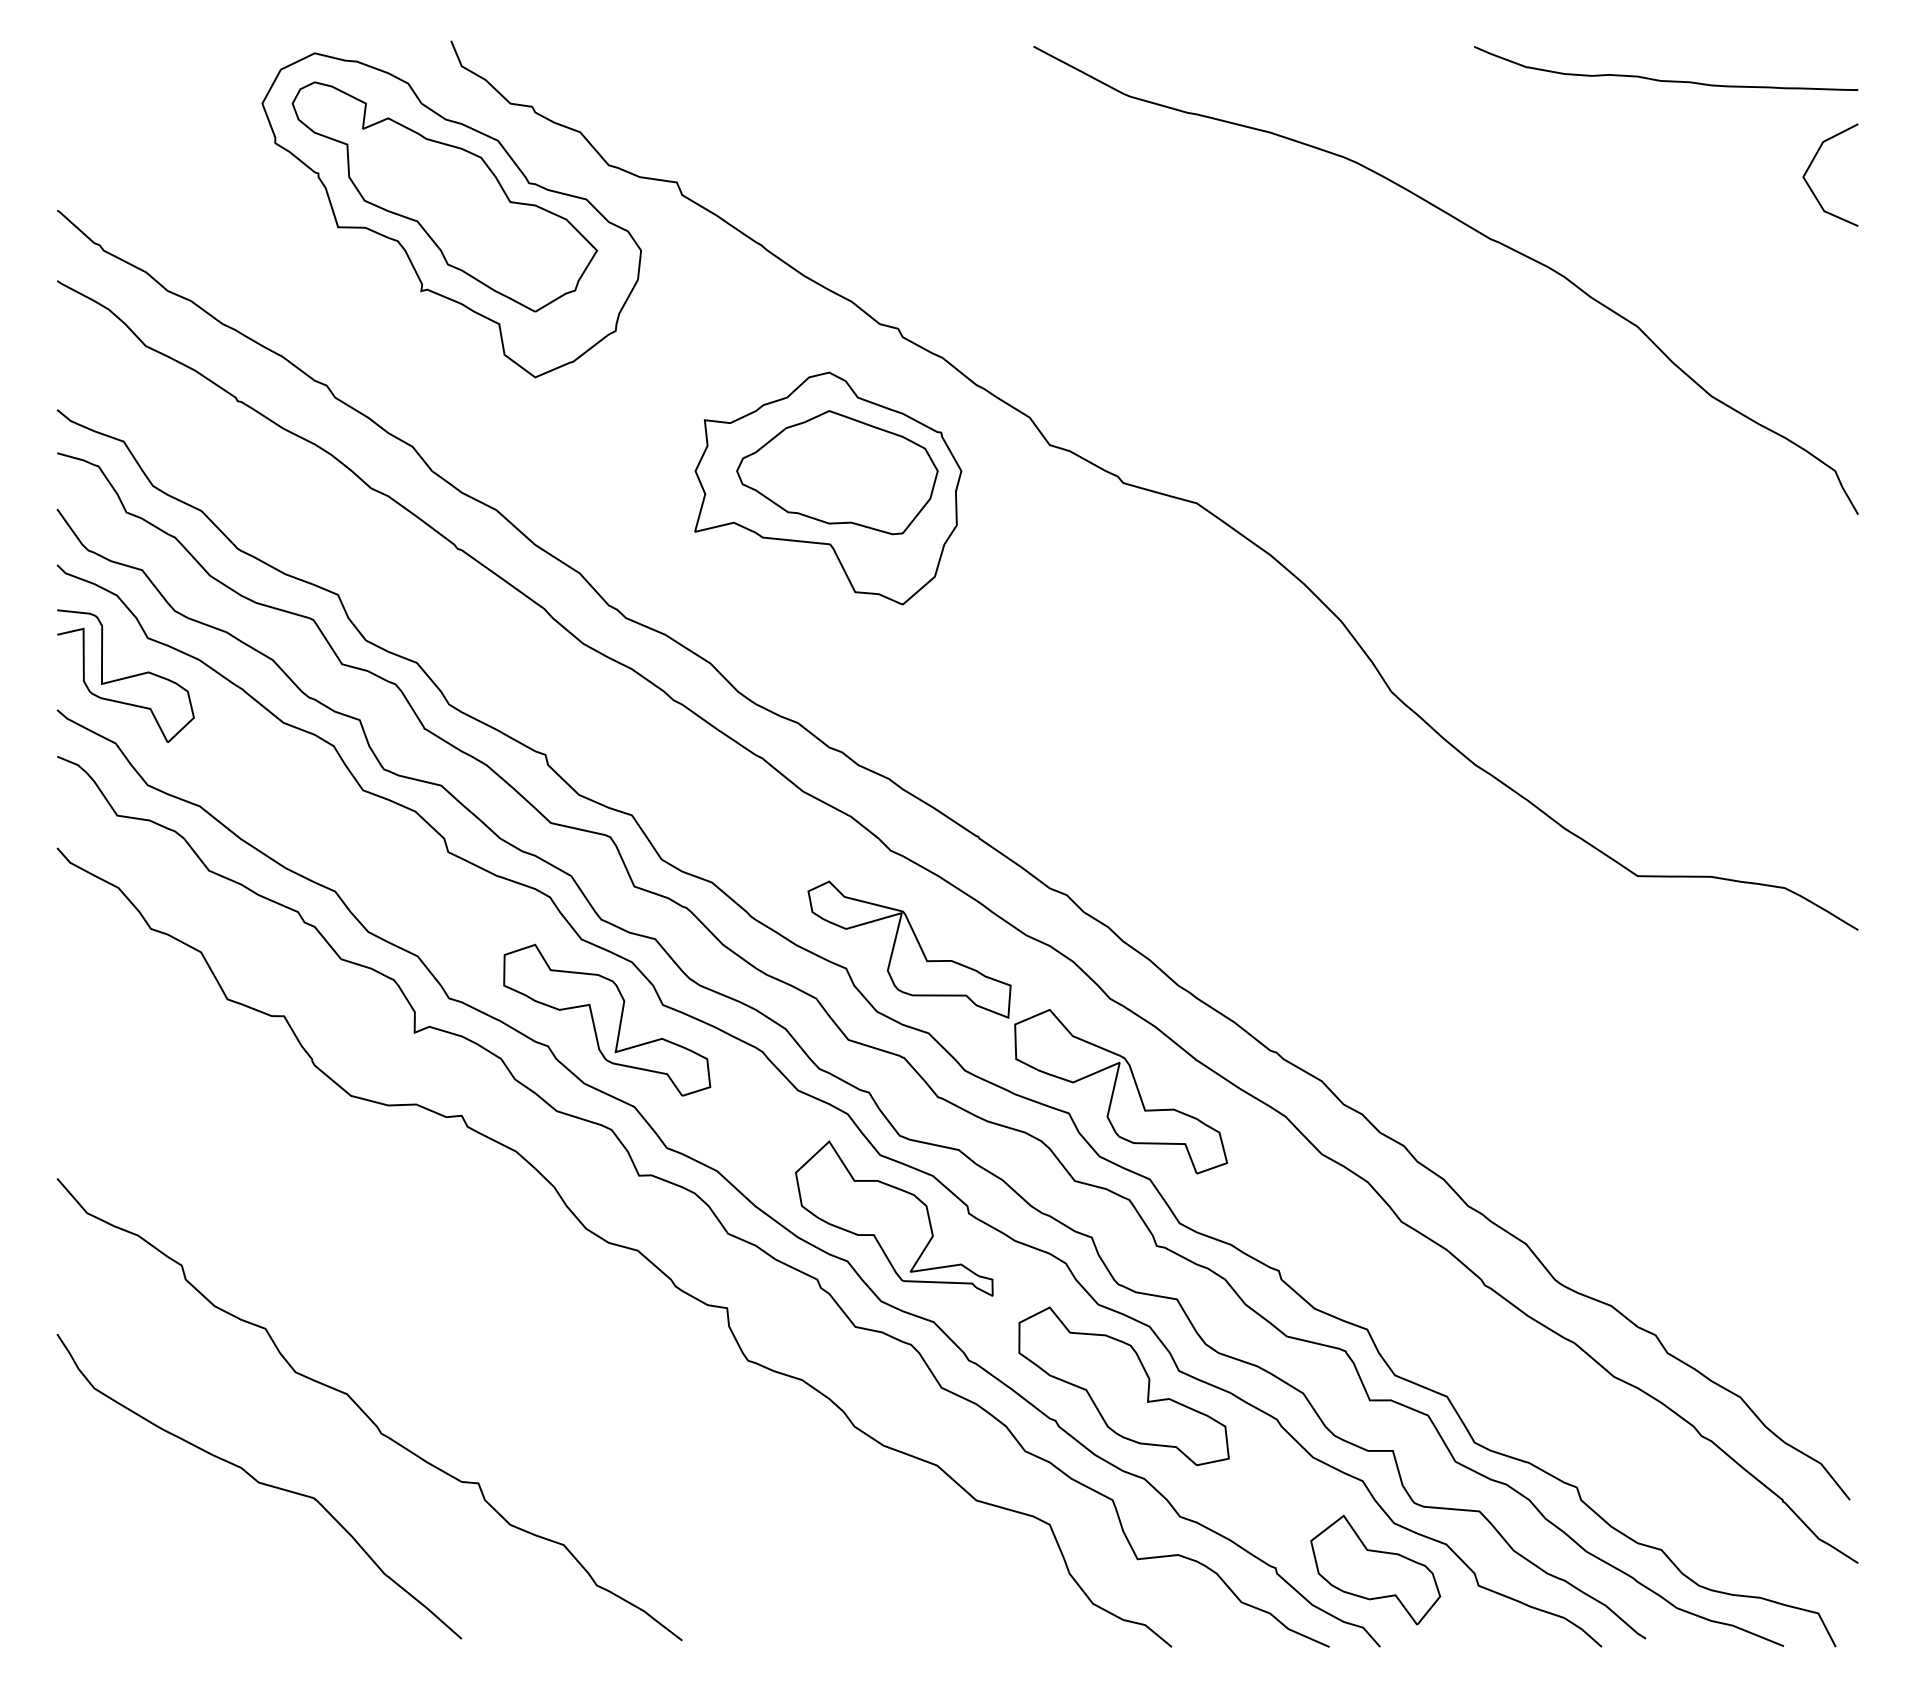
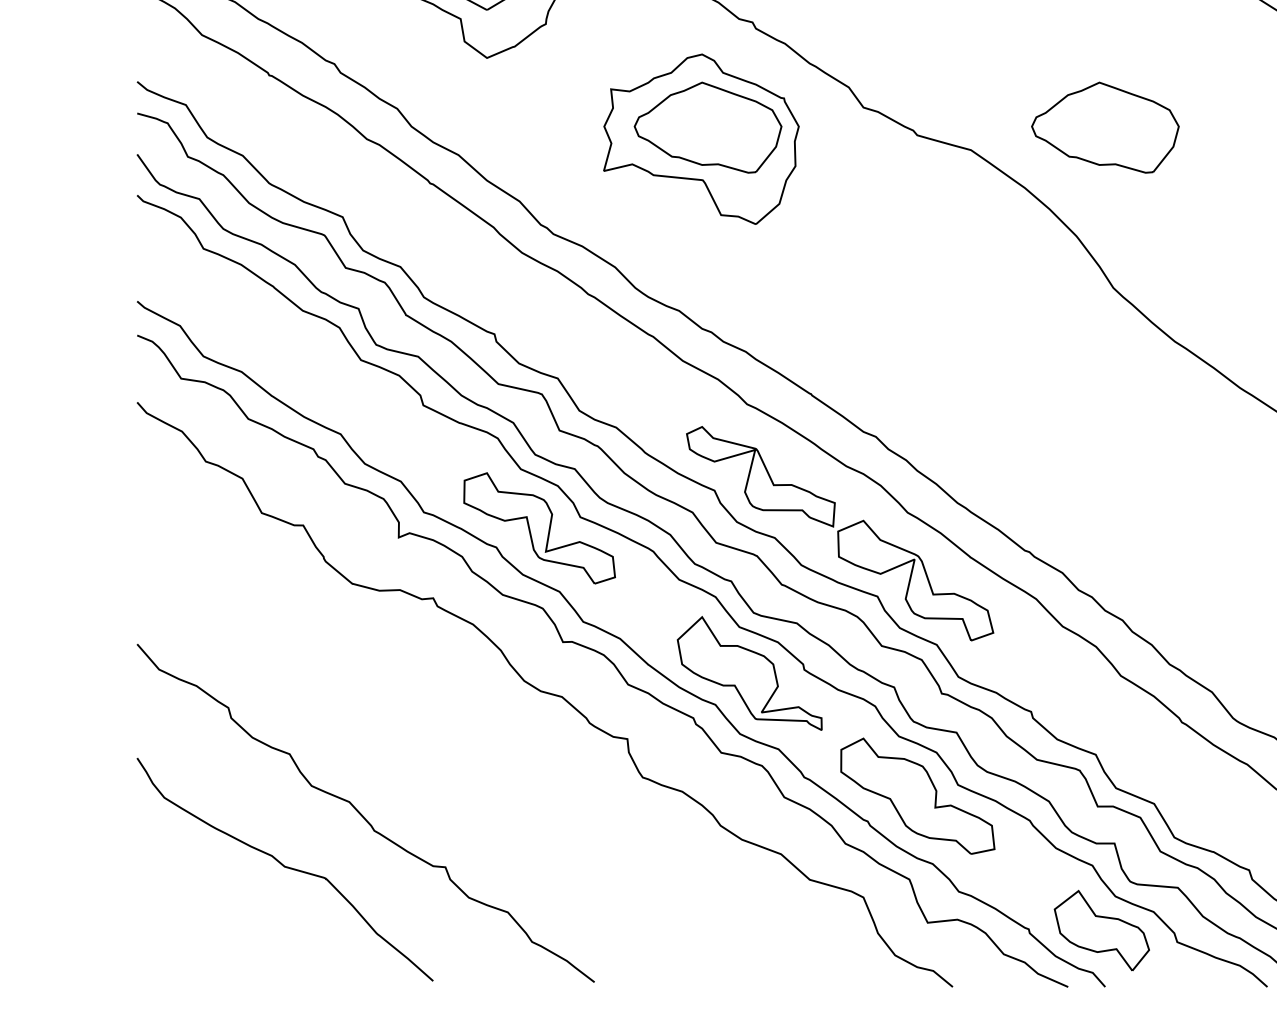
part: (1380, 472) -> (1105, 127), added
part: (125, 675) -> (187, 276), removed

